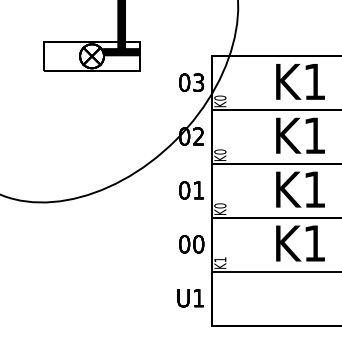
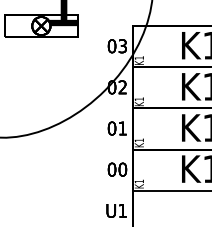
text: (220, 97) -> (139, 57), K0 -> K1
text: (220, 151) -> (139, 98), K0 -> K1
text: (220, 205) -> (139, 140), K0 -> K1

